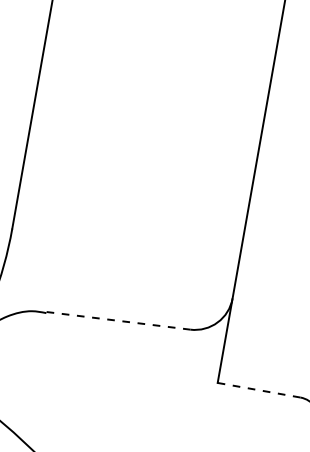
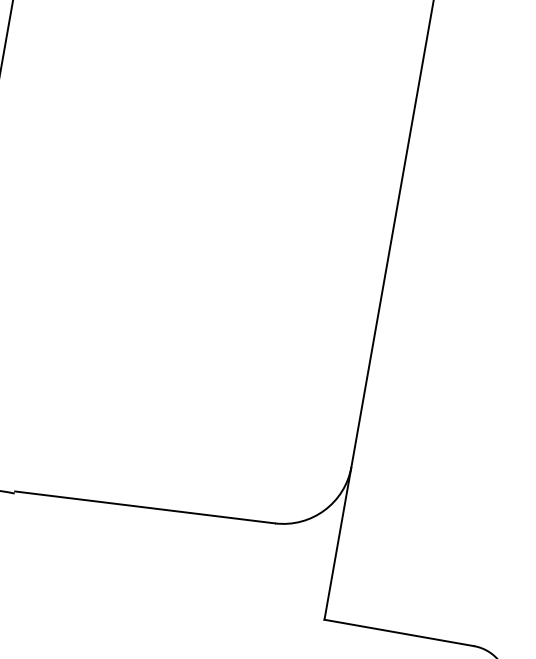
line: (118, 320) -> (145, 506), dashed -> solid
line: (259, 390) -> (400, 633), dashed -> solid

